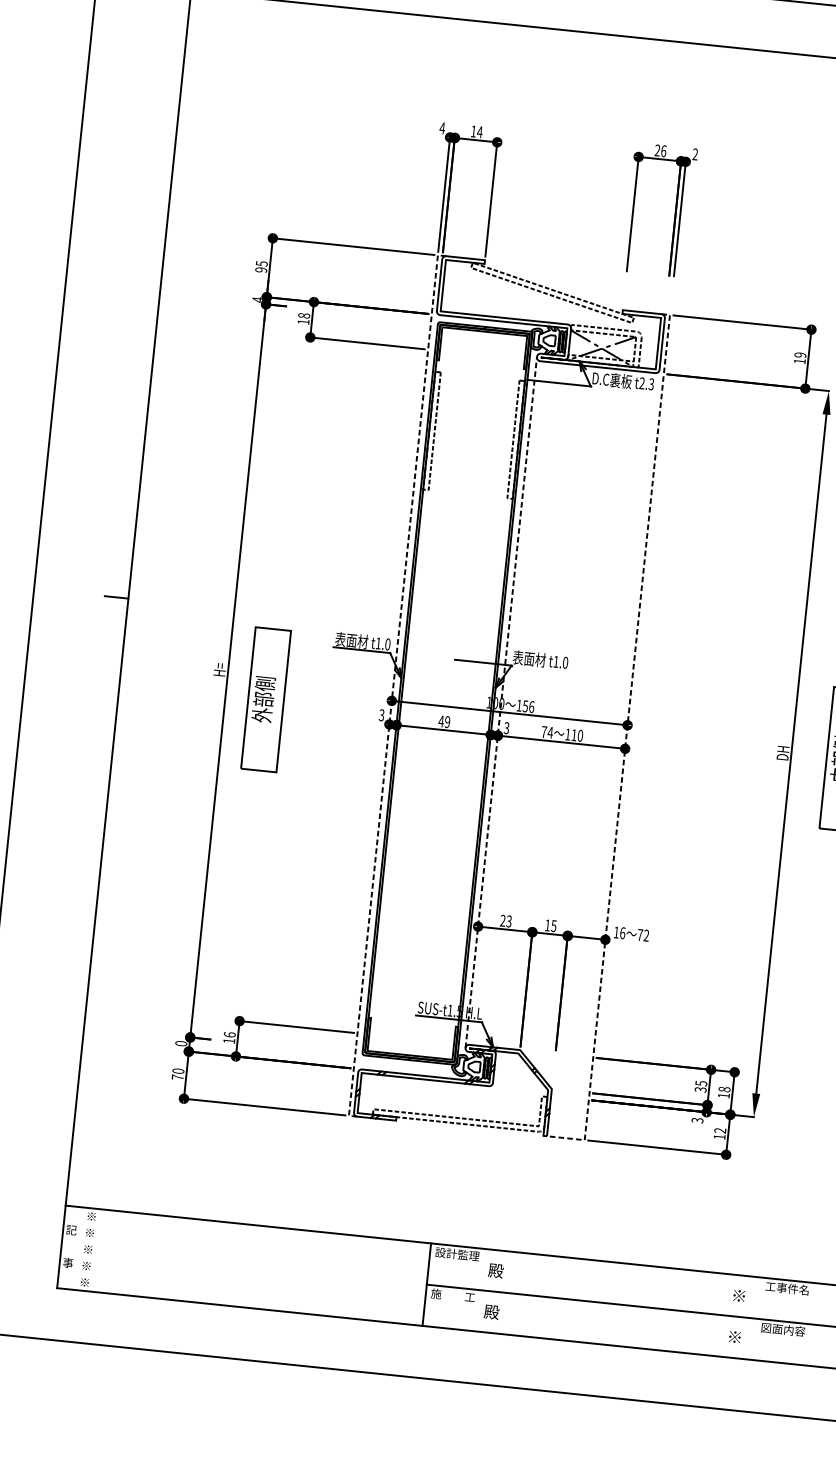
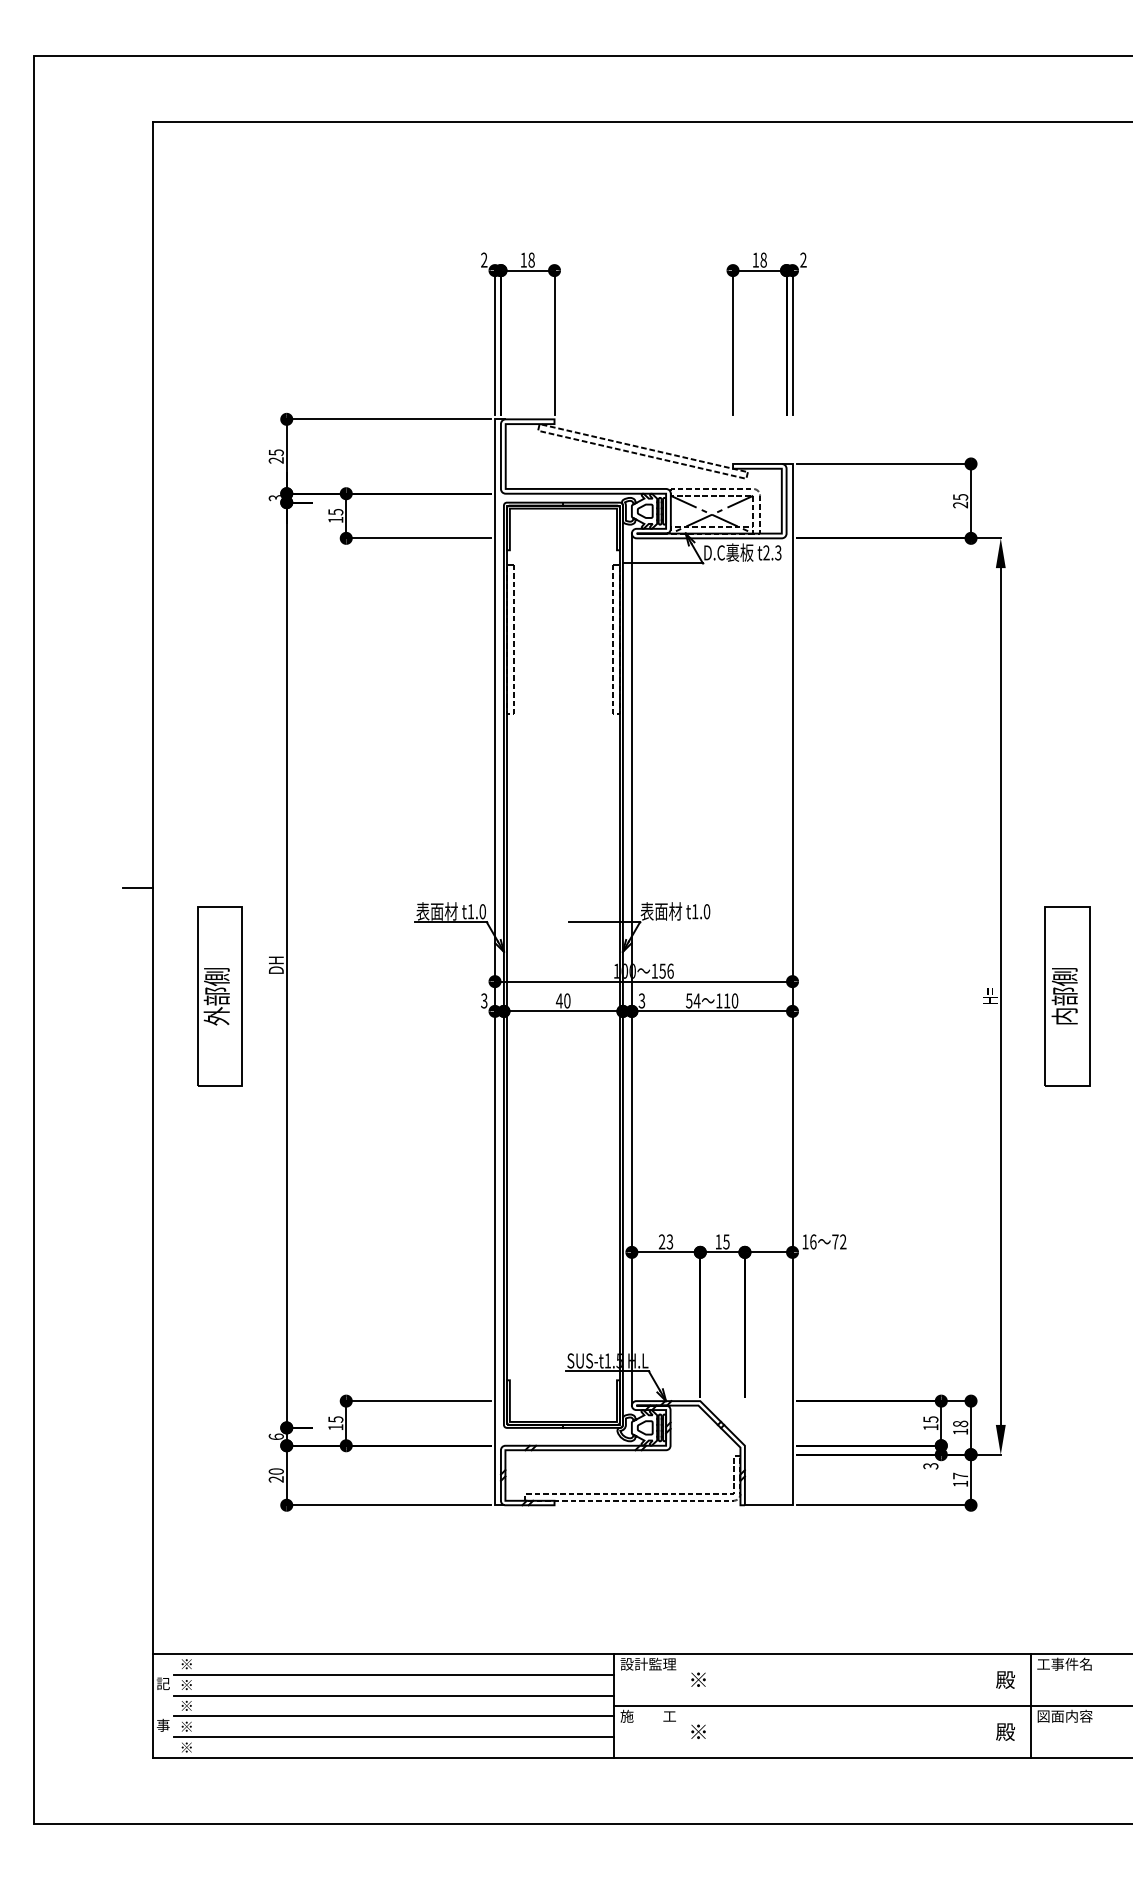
text: (441, 127) -> (483, 259), 4 -> 2
text: (479, 131) -> (531, 259), 14 -> 18
text: (660, 150) -> (759, 259), 26 -> 18
text: (261, 270) -> (276, 460), 95 -> 25
text: (256, 299) -> (274, 497), 4 -> 3
text: (303, 315) -> (335, 511), 18 -> 15
text: (800, 358) -> (960, 501), 19 -> 25
text: (220, 669) -> (276, 964), H= -> DH
line: (393, 685) -> (495, 962), dashed -> solid
part: (265, 699) -> (219, 996), moved
line: (500, 702) -> (631, 969), dashed -> solid
text: (447, 721) -> (567, 1000), 49 -> 40
text: (544, 731) -> (689, 1000), 74 -> 54
line: (625, 742) -> (792, 1003), dashed -> solid
text: (783, 753) -> (990, 996), DH -> H=
text: (229, 1034) -> (335, 1419), 16 -> 15
text: (180, 1043) -> (275, 1436), 0 -> 6
text: (177, 1077) -> (275, 1479), 70 -> 20
text: (700, 1089) -> (930, 1427), 35 -> 15
text: (720, 1130) -> (960, 1475), 12 -> 17
line: (254, 1241) -> (393, 1674), added
line: (252, 1258) -> (393, 1695), added
text: (495, 1270) -> (698, 1679), 殿 -> ※
line: (251, 1274) -> (393, 1716), added
line: (249, 1291) -> (393, 1737), added
text: (739, 1295) -> (1005, 1679), ※ -> 殿
text: (491, 1311) -> (698, 1731), 殿 -> ※
line: (756, 1319) -> (1030, 1706), added
text: (734, 1336) -> (1005, 1731), ※ -> 殿

